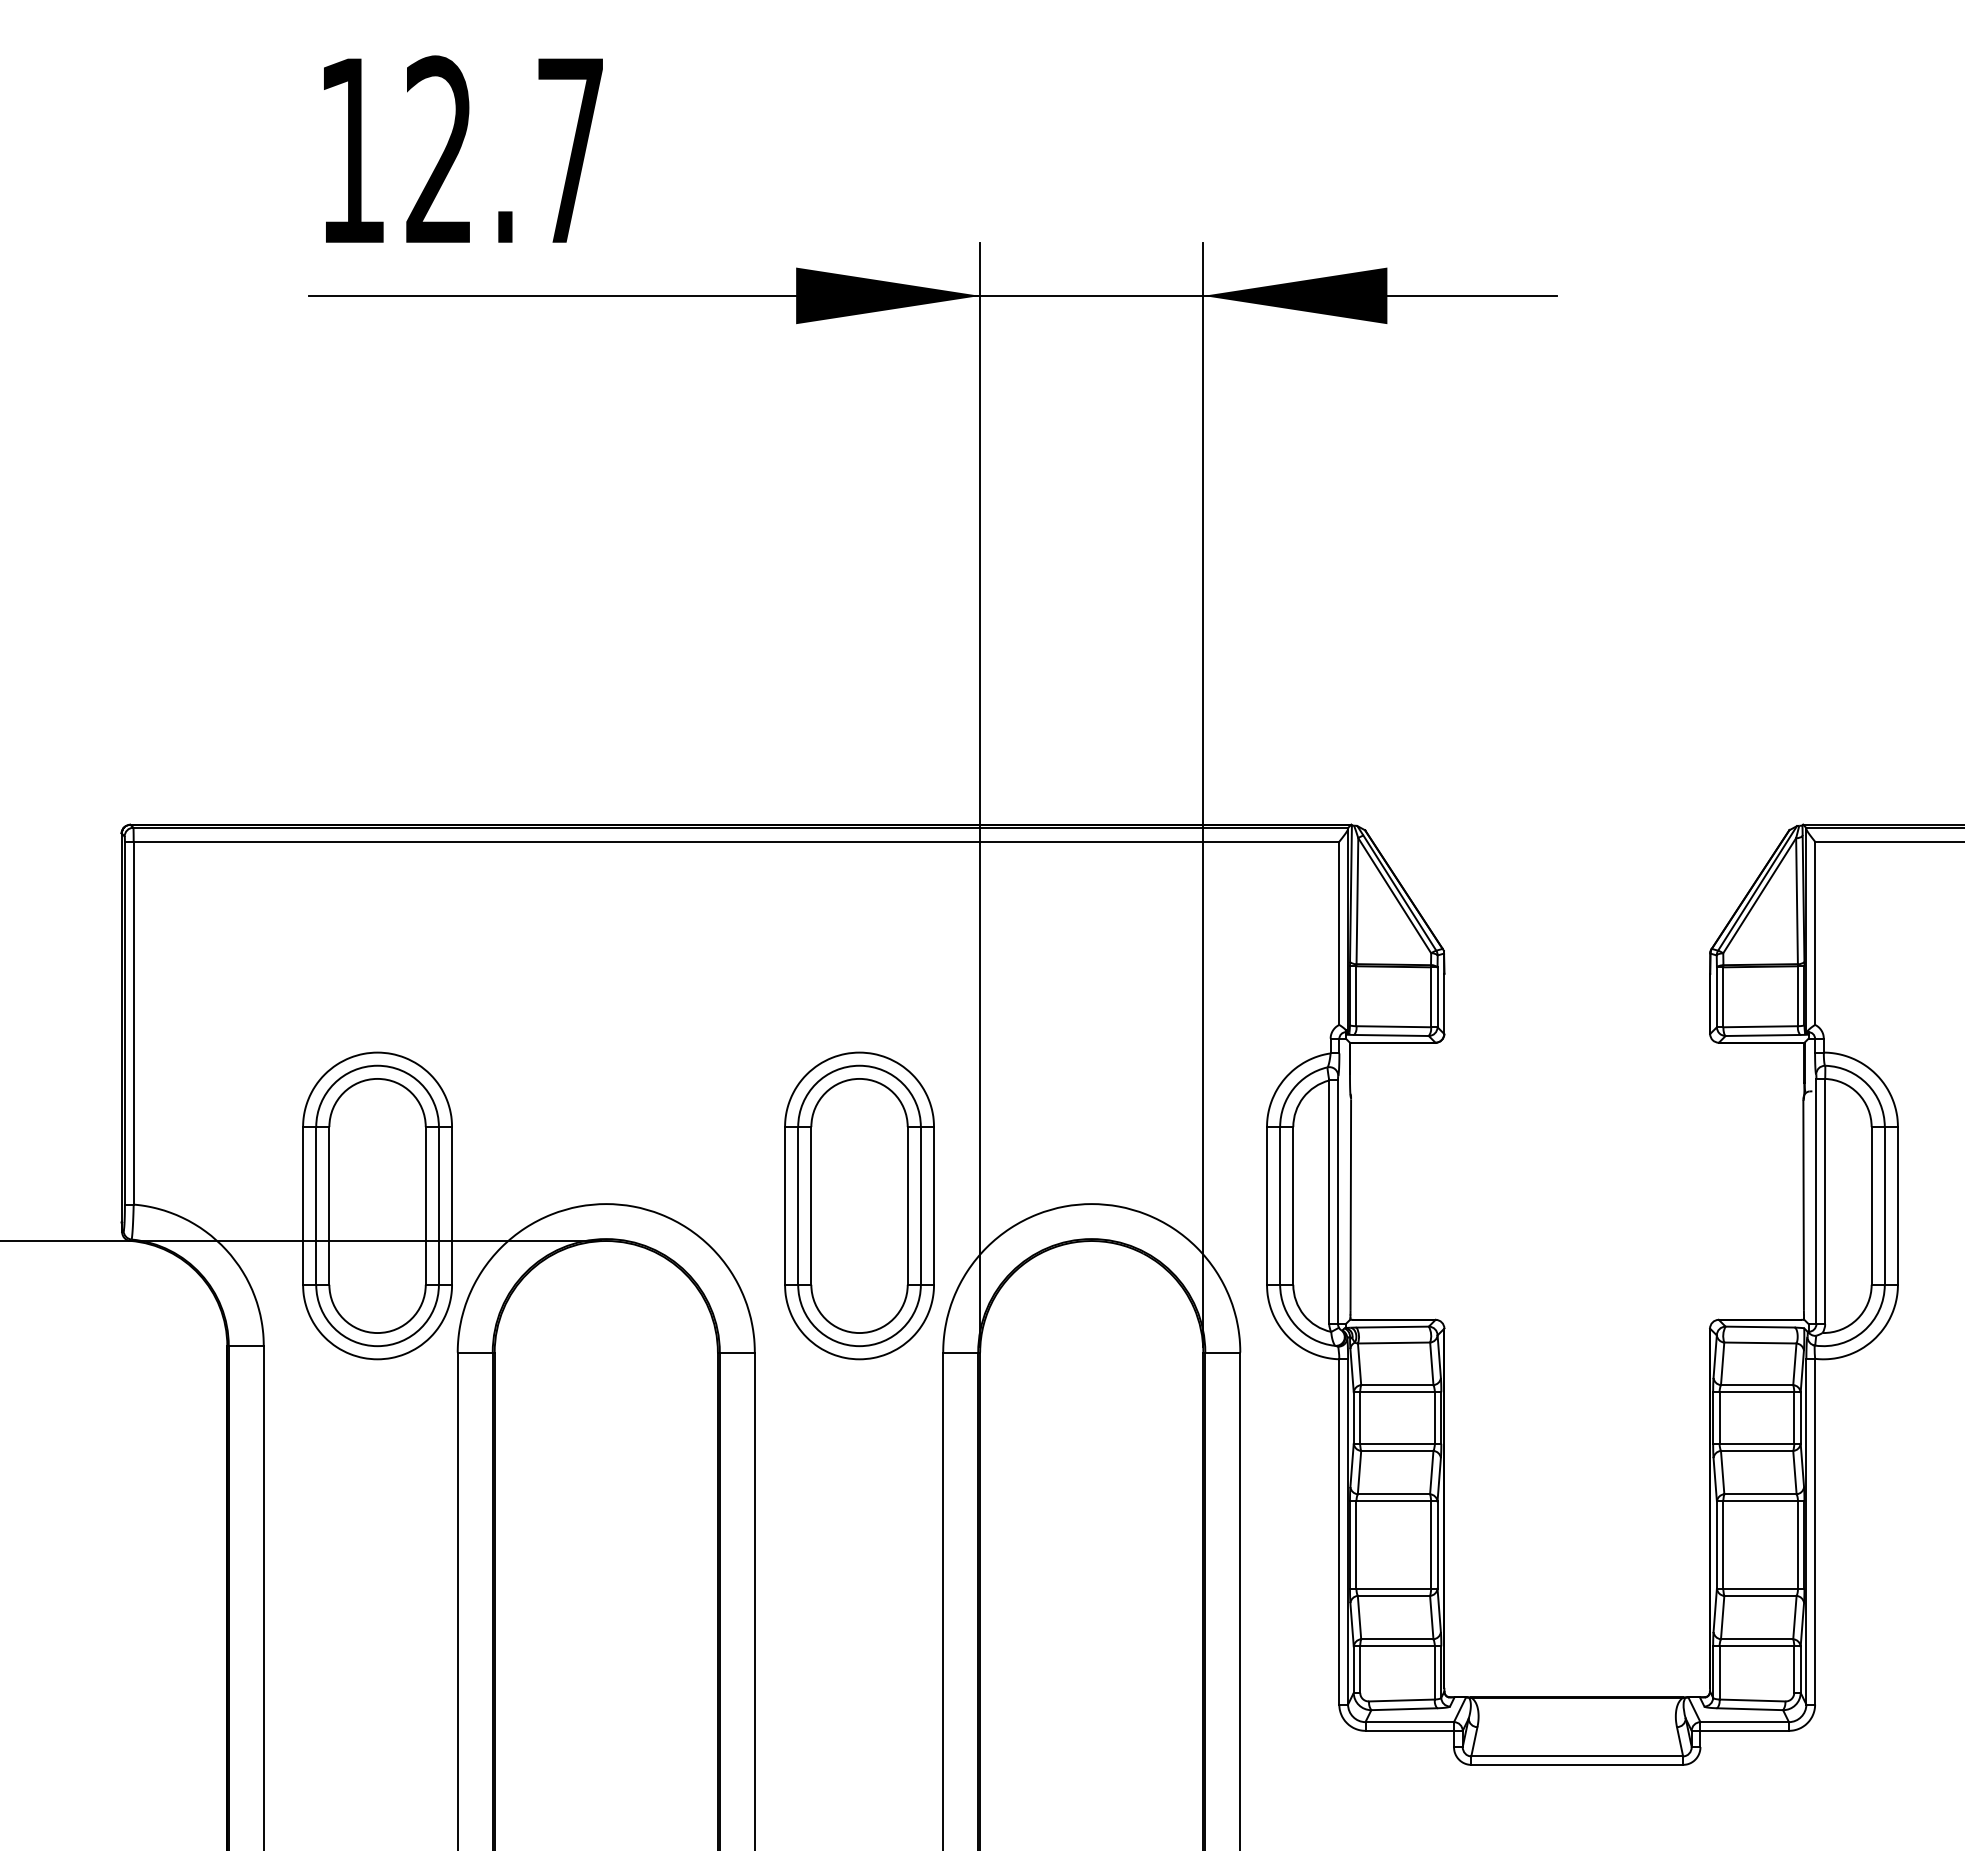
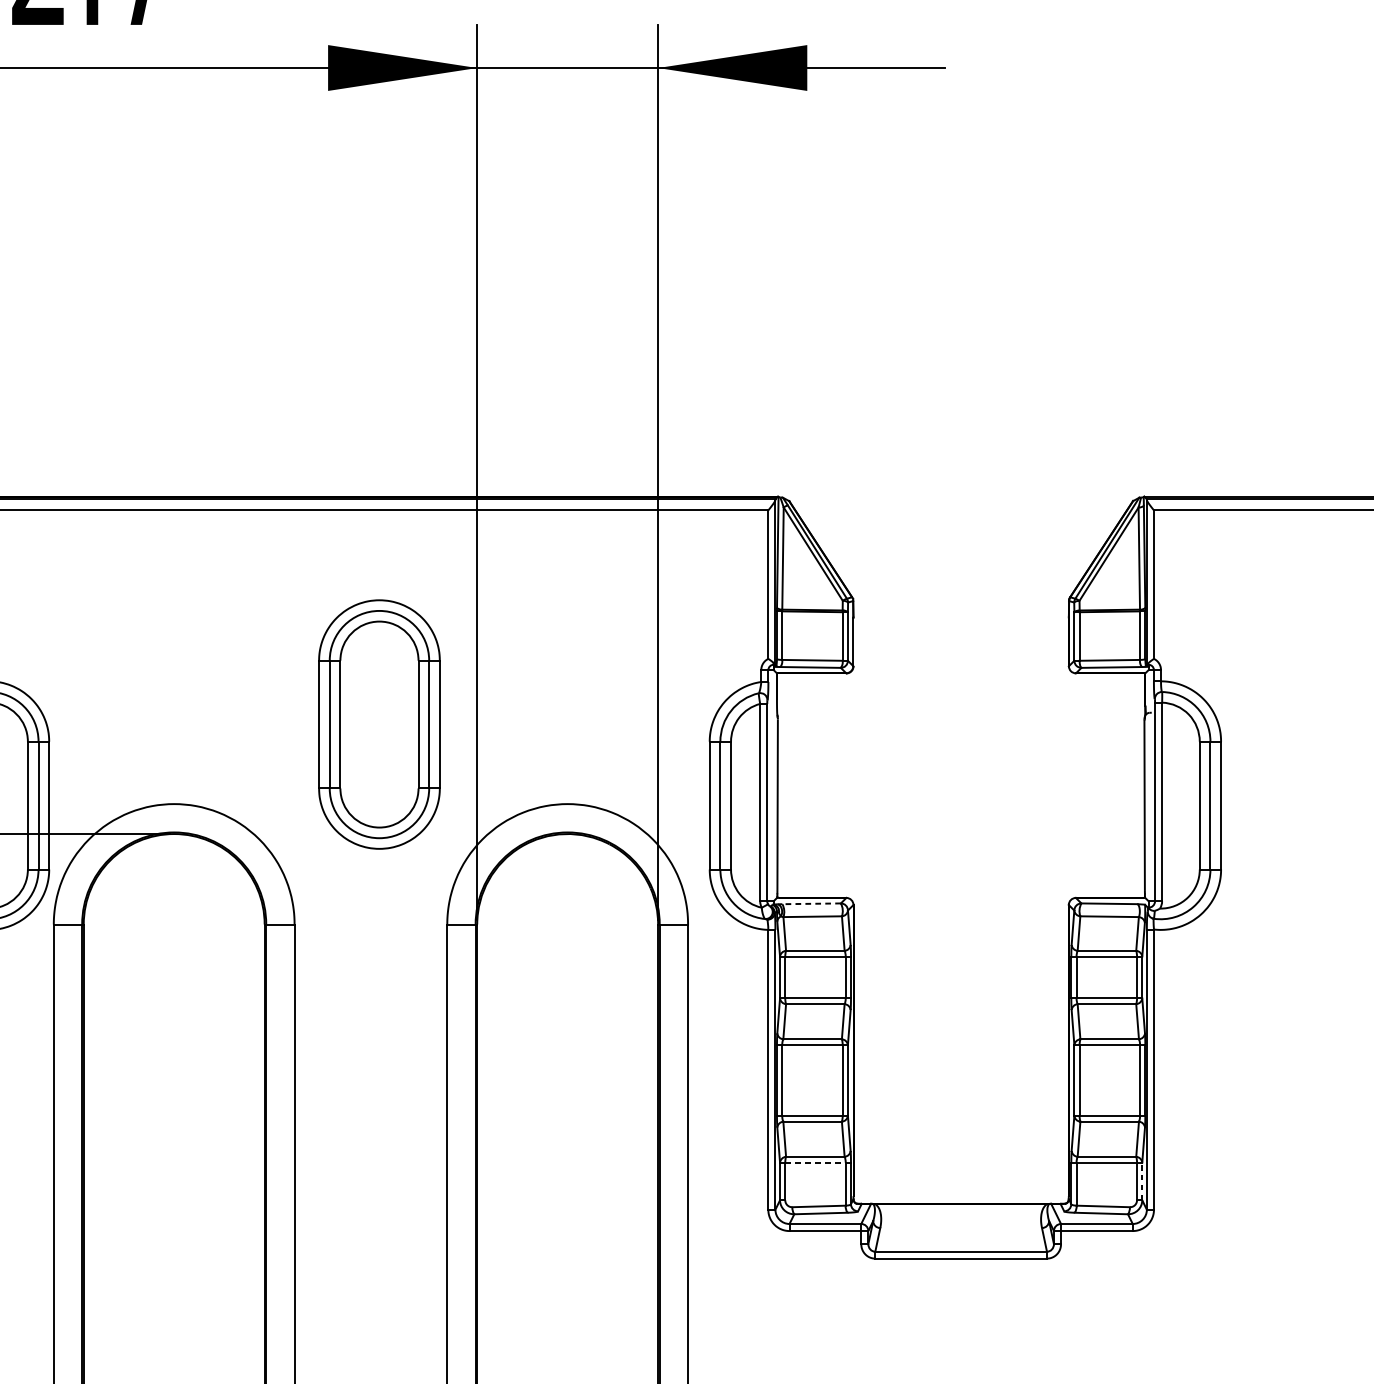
part: (859, 1205) -> (379, 724), moved
line: (1392, 1327) -> (811, 904), solid -> dashed
line: (1398, 1646) -> (816, 1162), solid -> dashed
line: (1800, 1669) -> (1142, 1181), solid -> dashed

